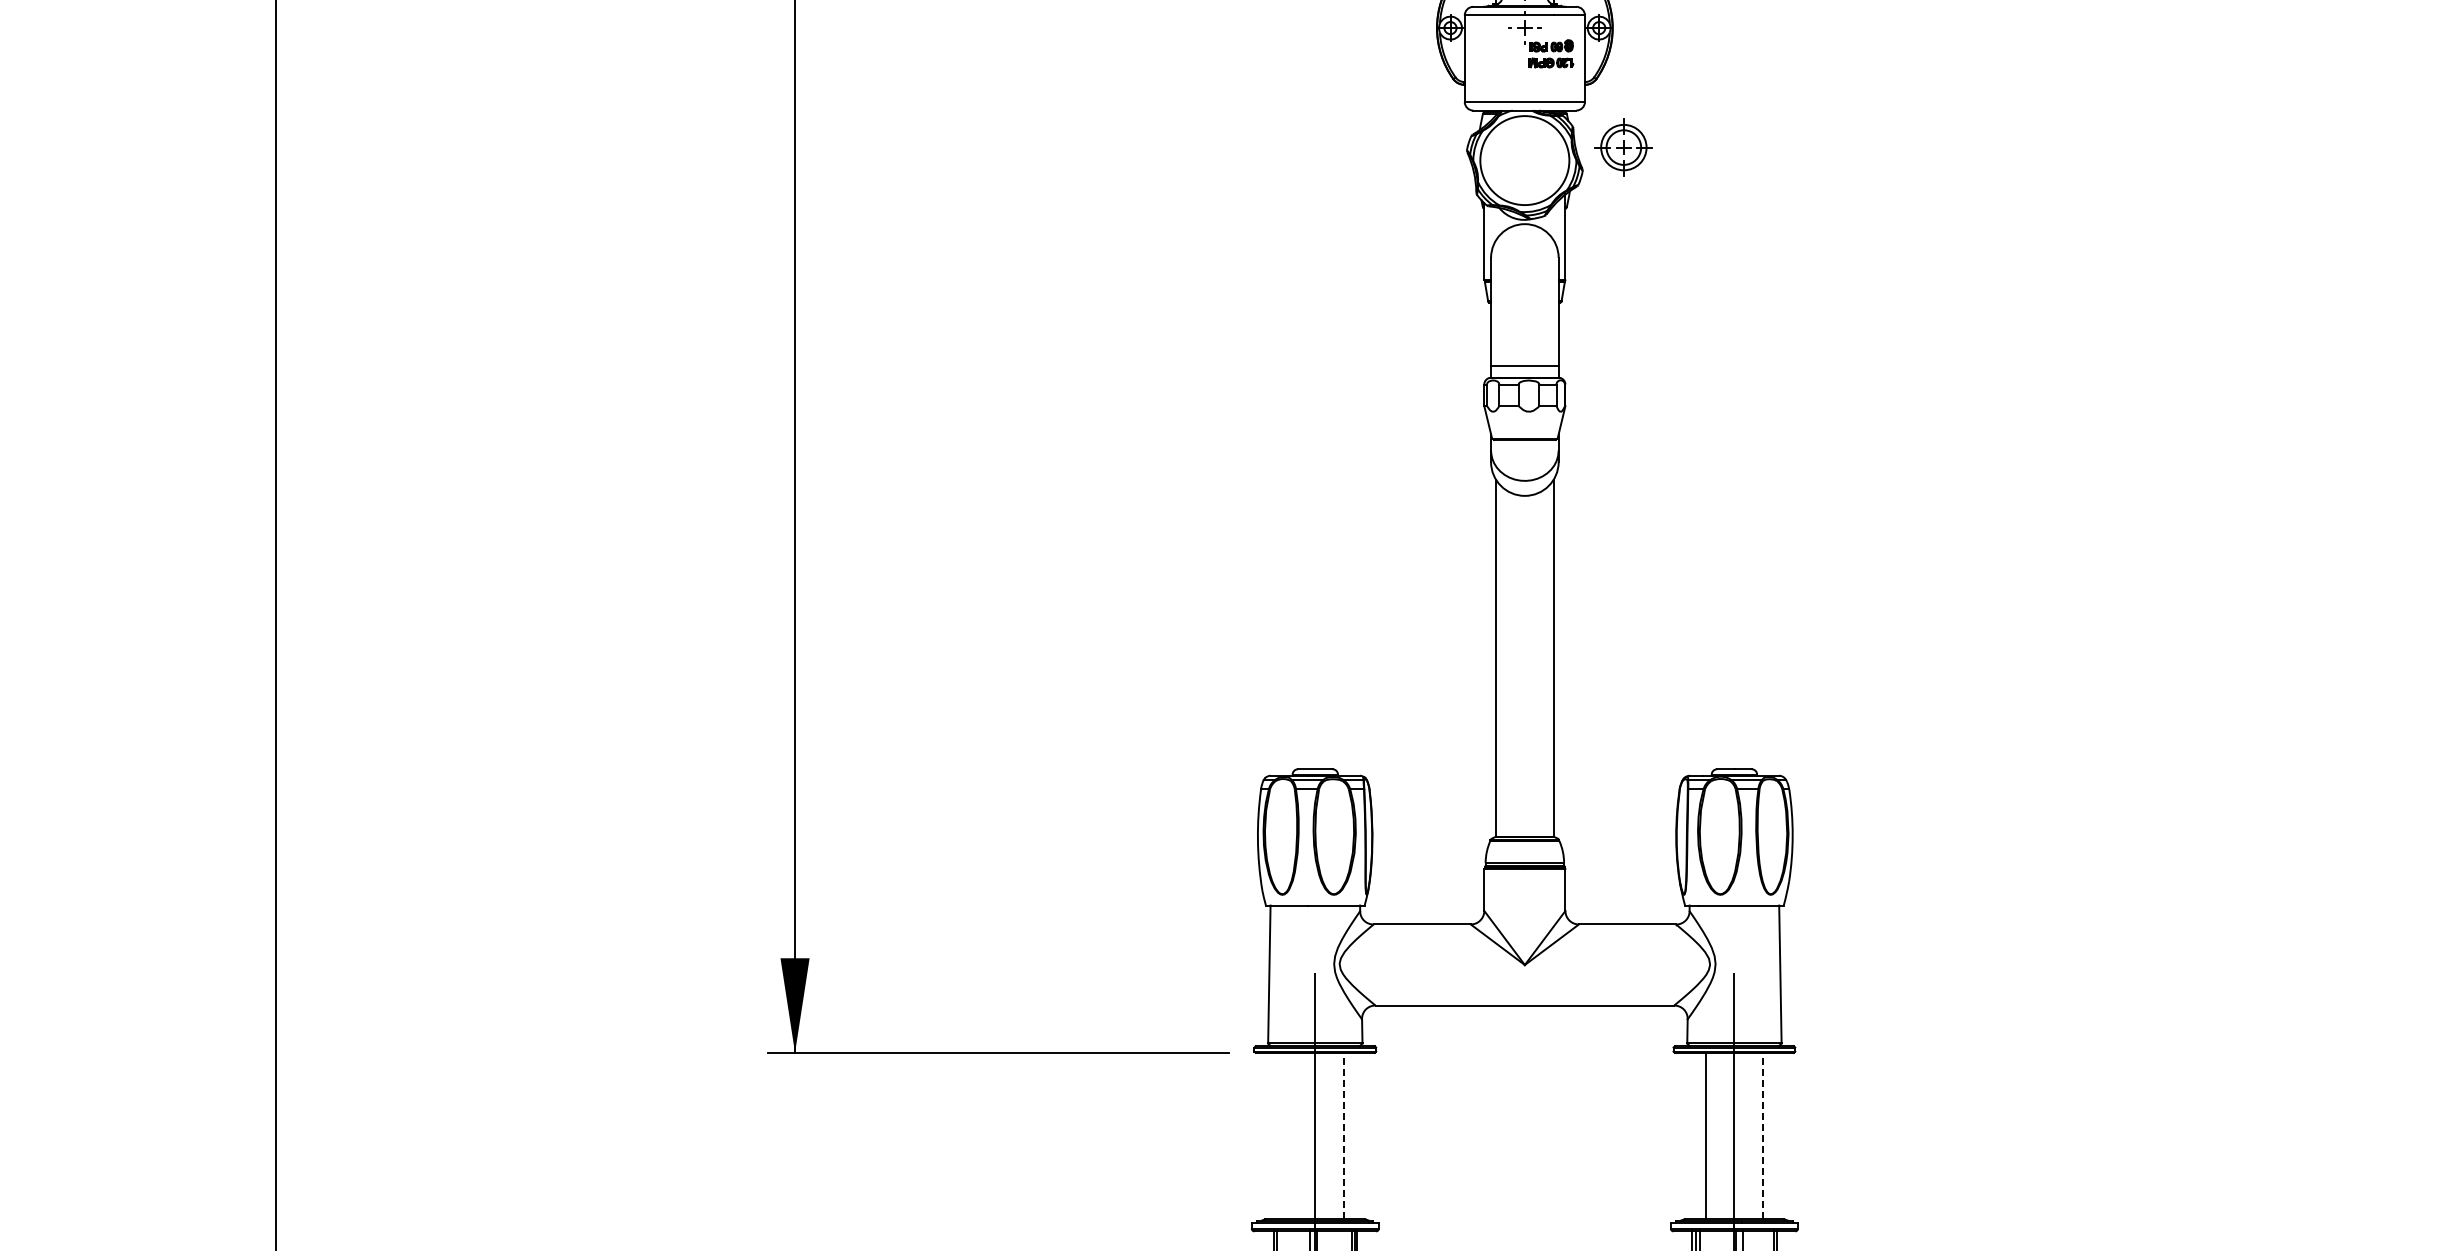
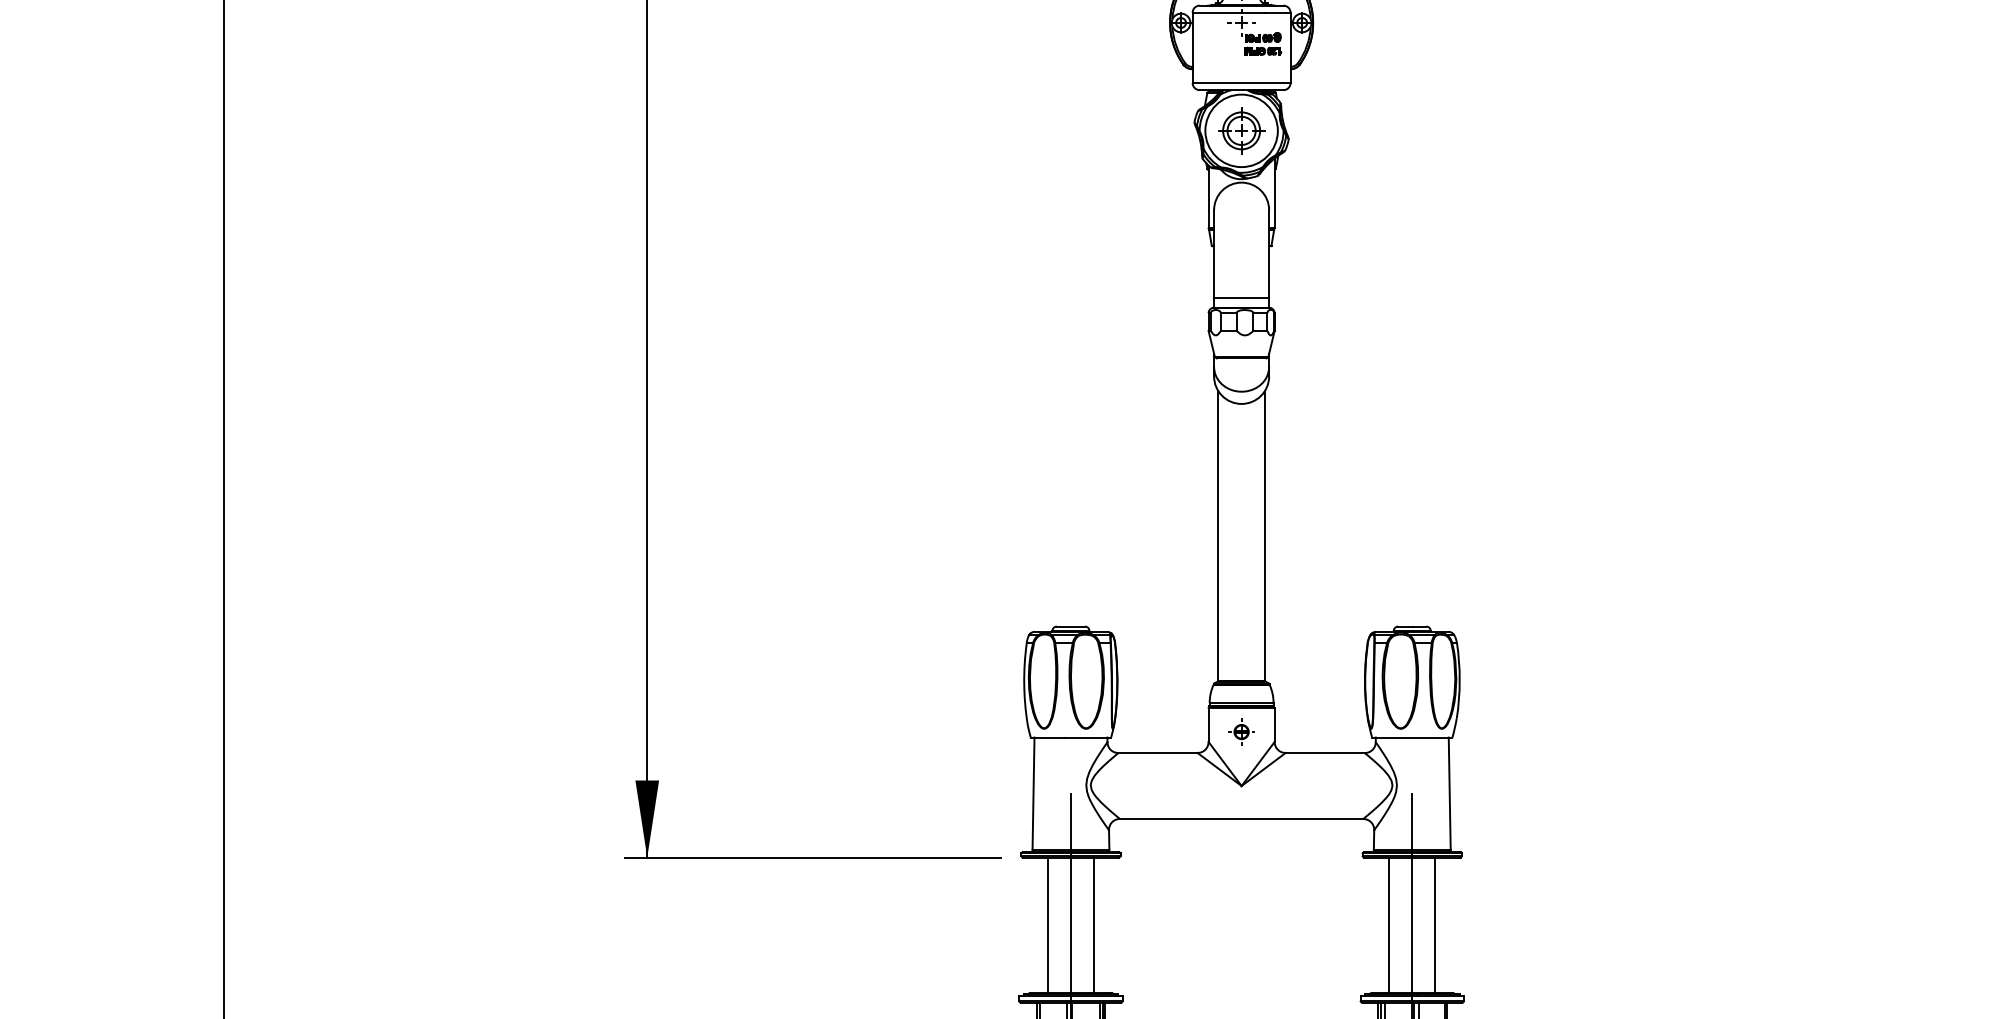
part: (1623, 147) -> (1241, 130), moved
part: (1524, 898) -> (1241, 731), added
line: (1286, 1135) -> (1047, 924), added
line: (1343, 1135) -> (1093, 924), dashed -> solid
line: (1762, 1135) -> (1435, 924), dashed -> solid

